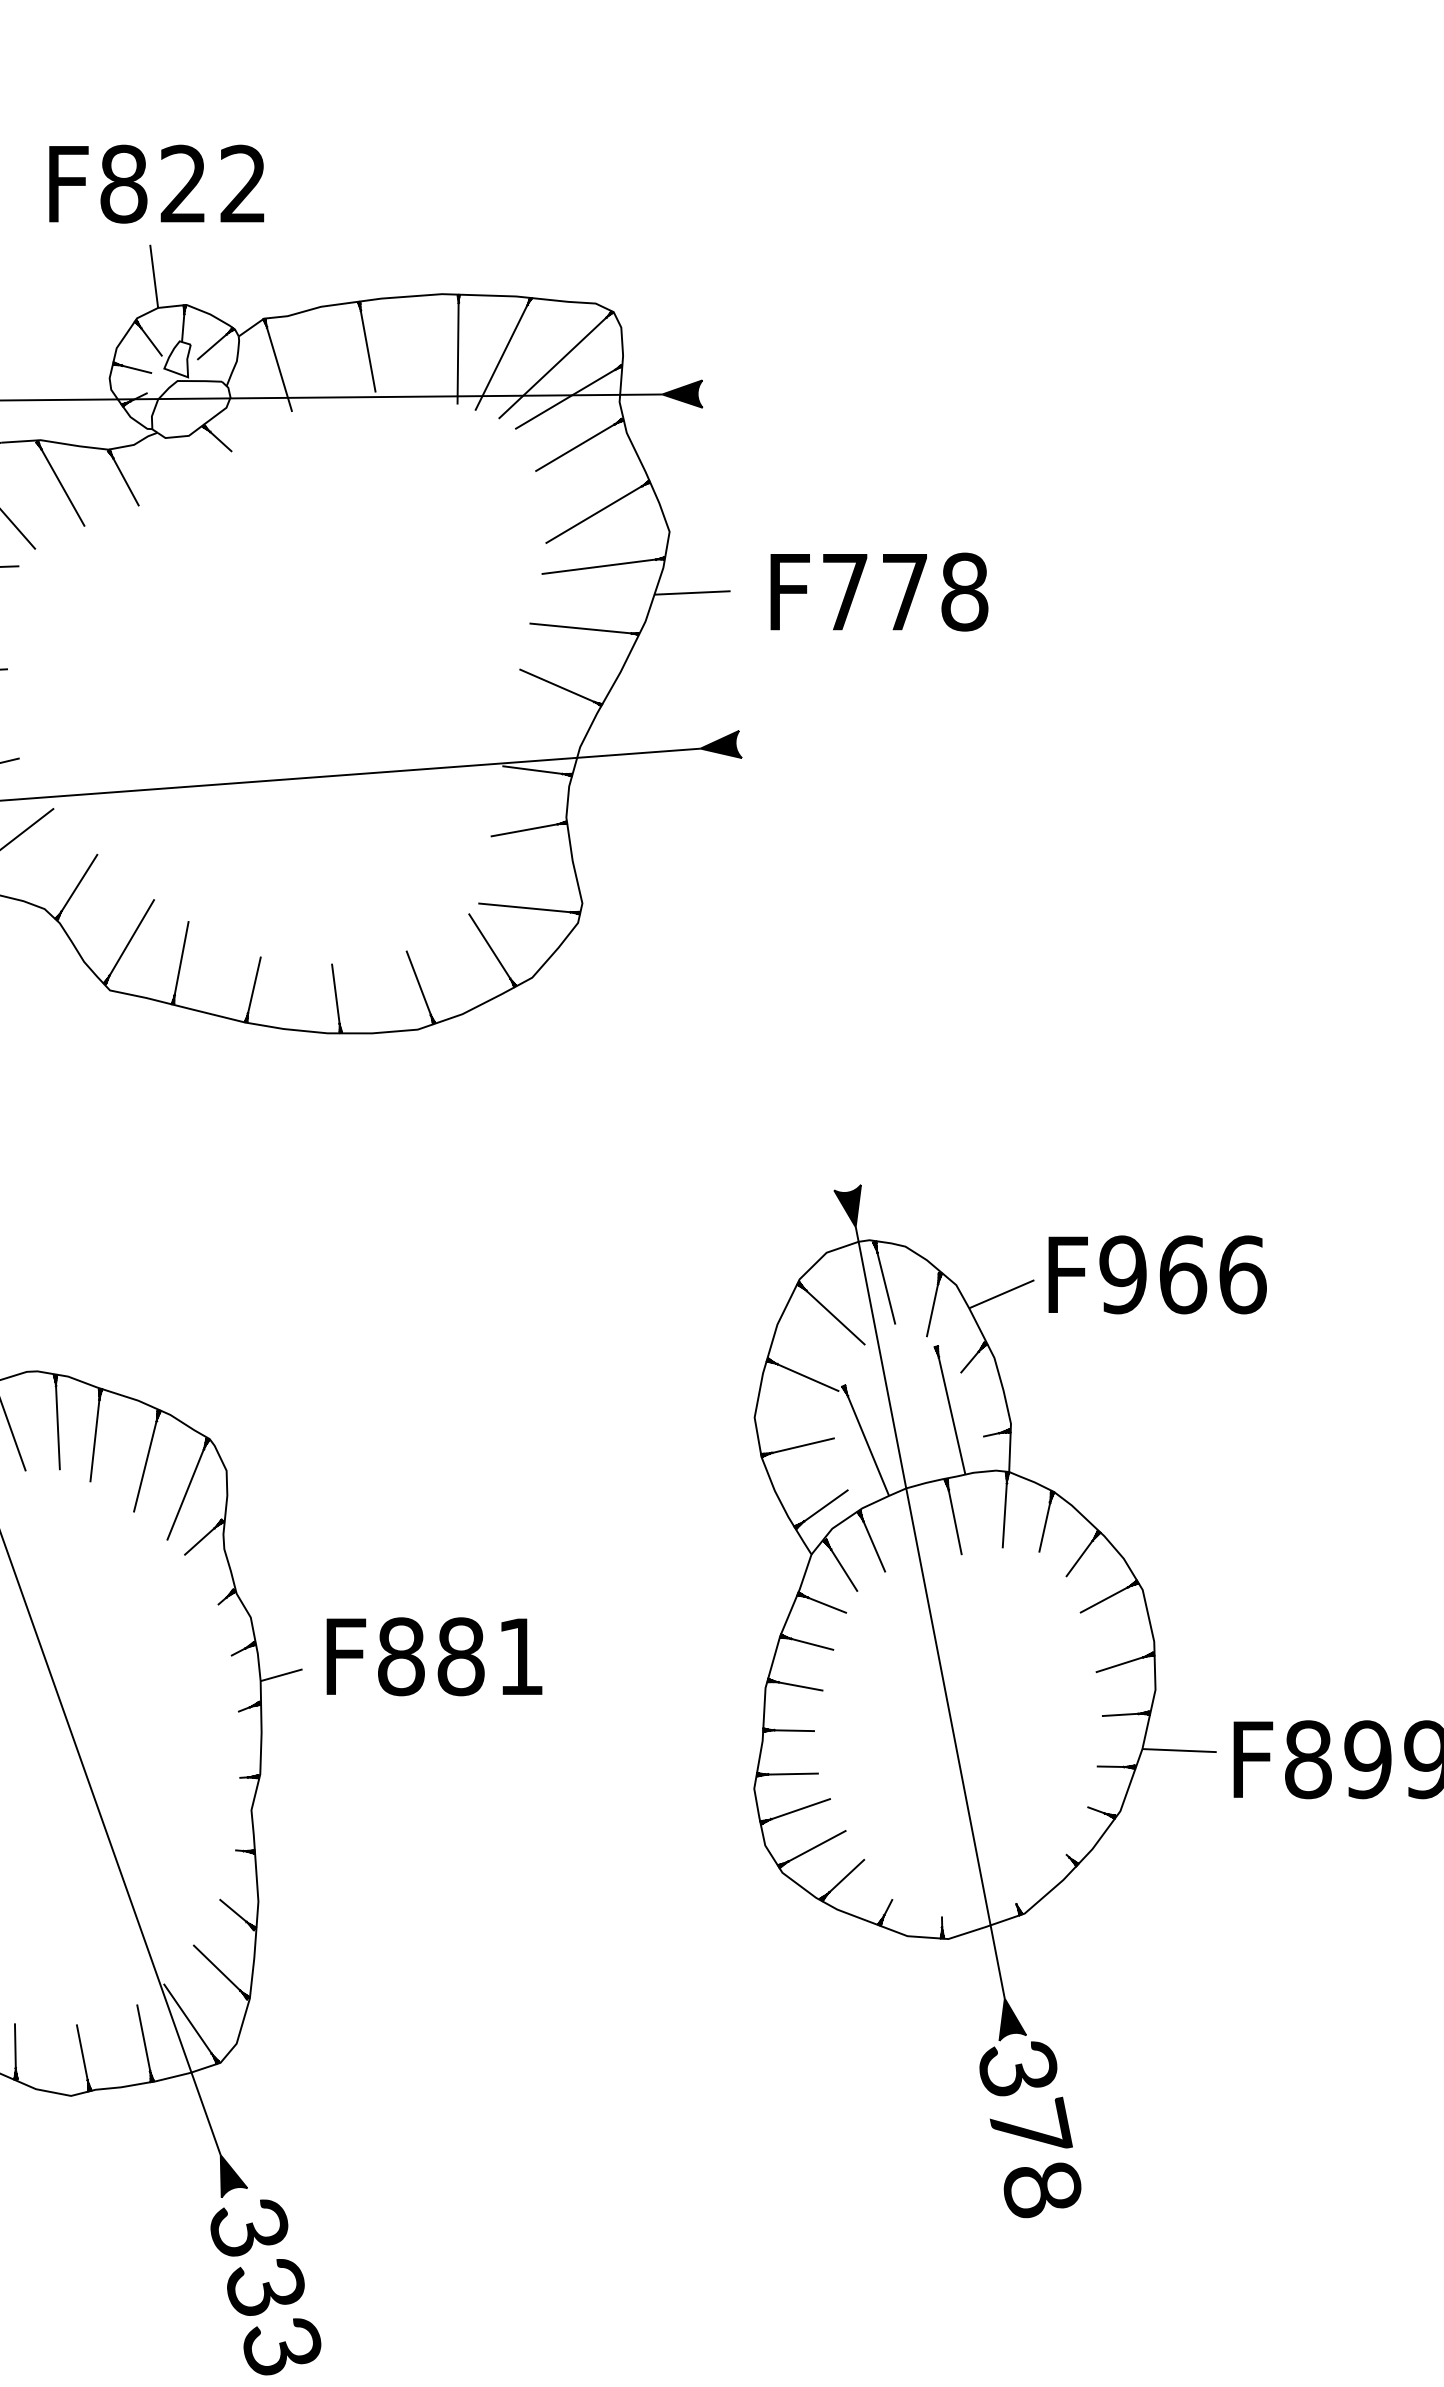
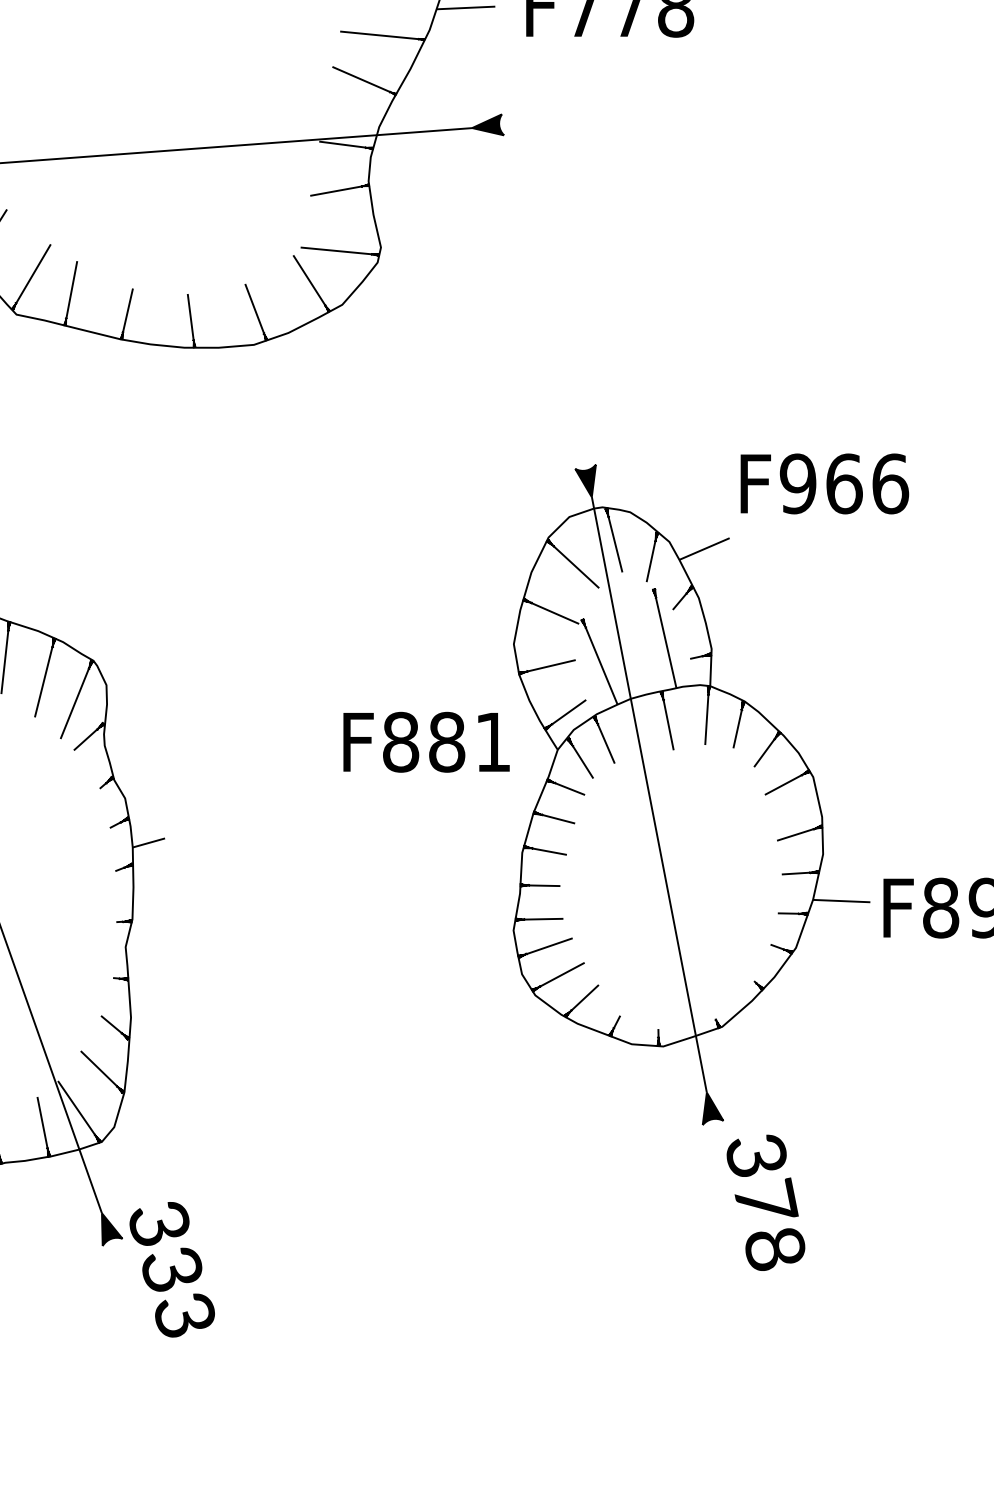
text: (1157, 1274) -> (824, 483), moved
text: (434, 1656) -> (426, 742), moved
text: (1030, 2129) -> (766, 1202), moved
text: (265, 2287) -> (171, 1269), moved

